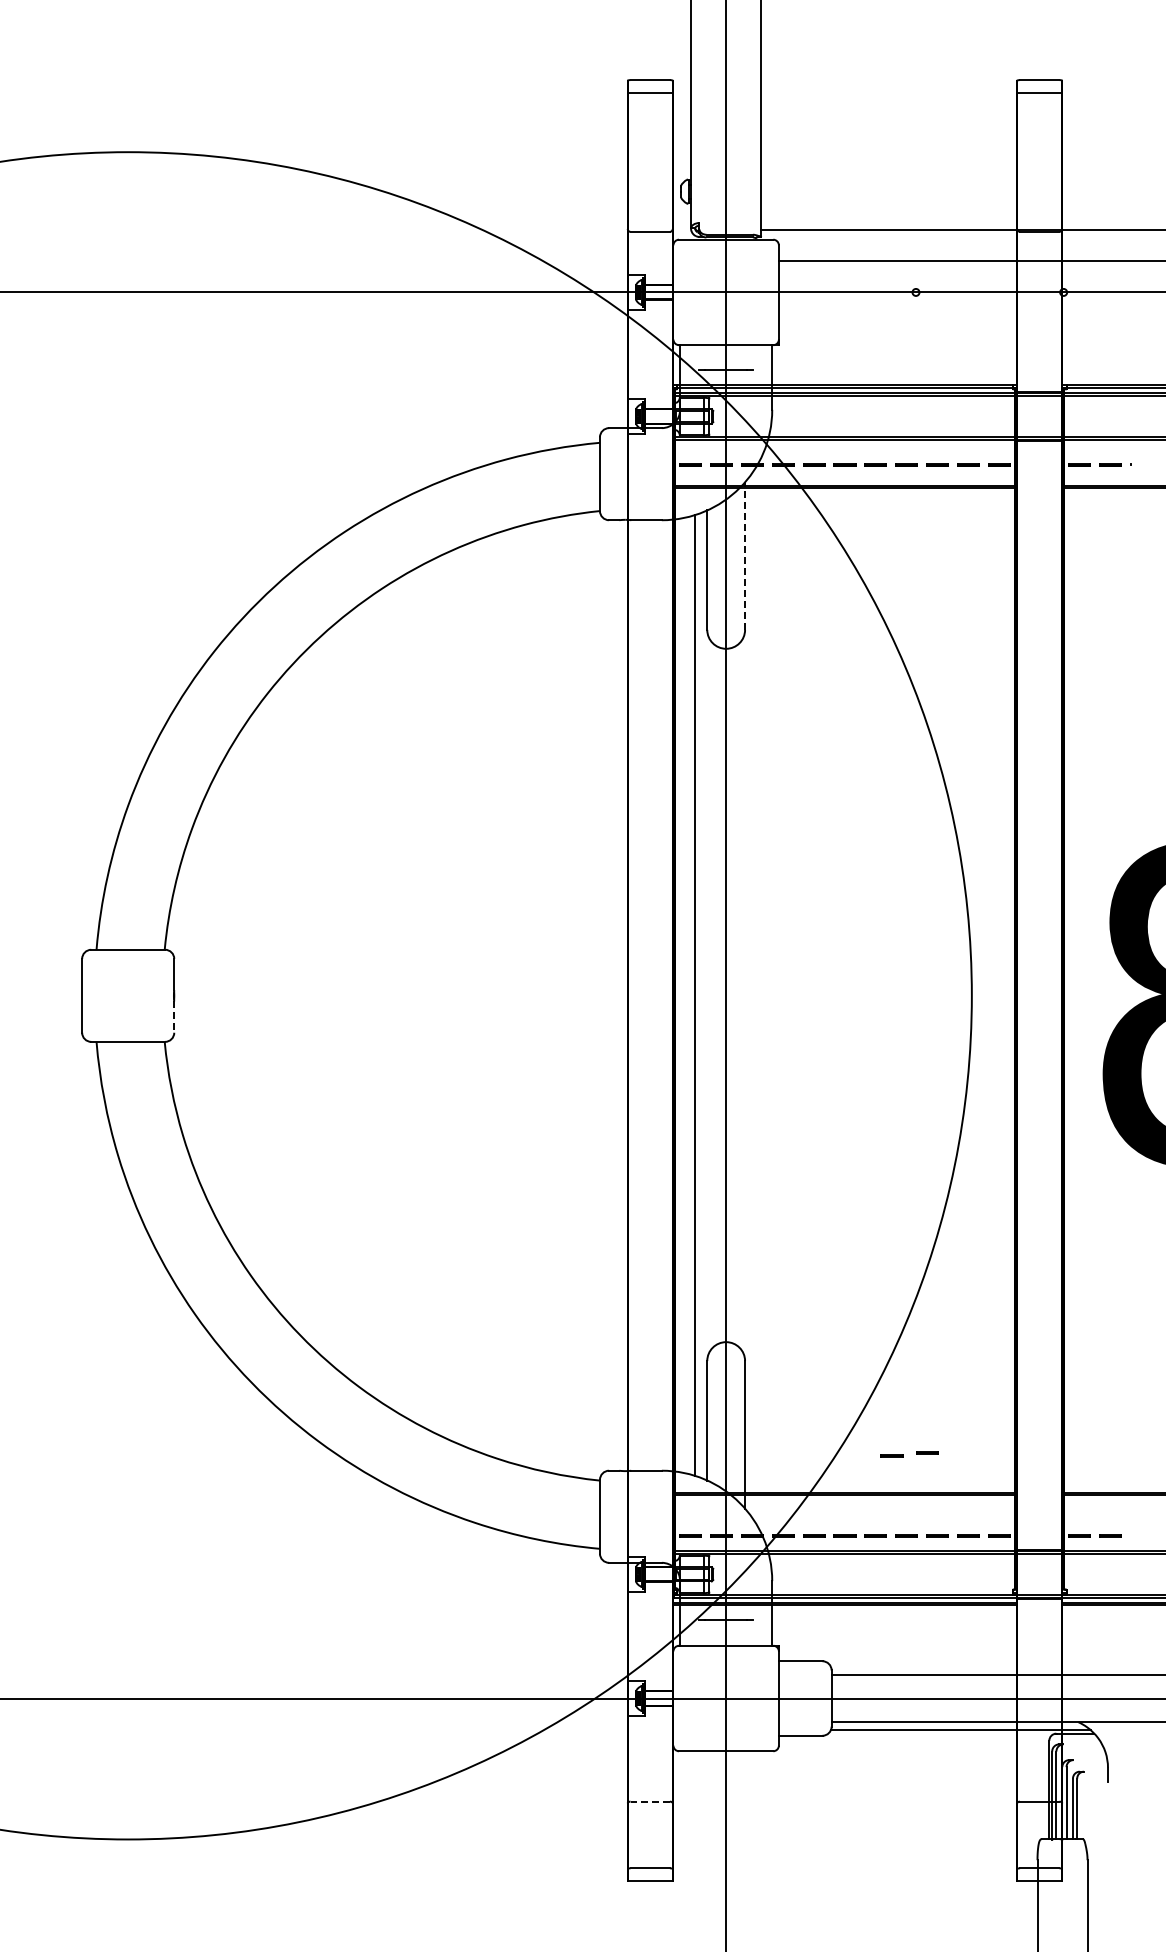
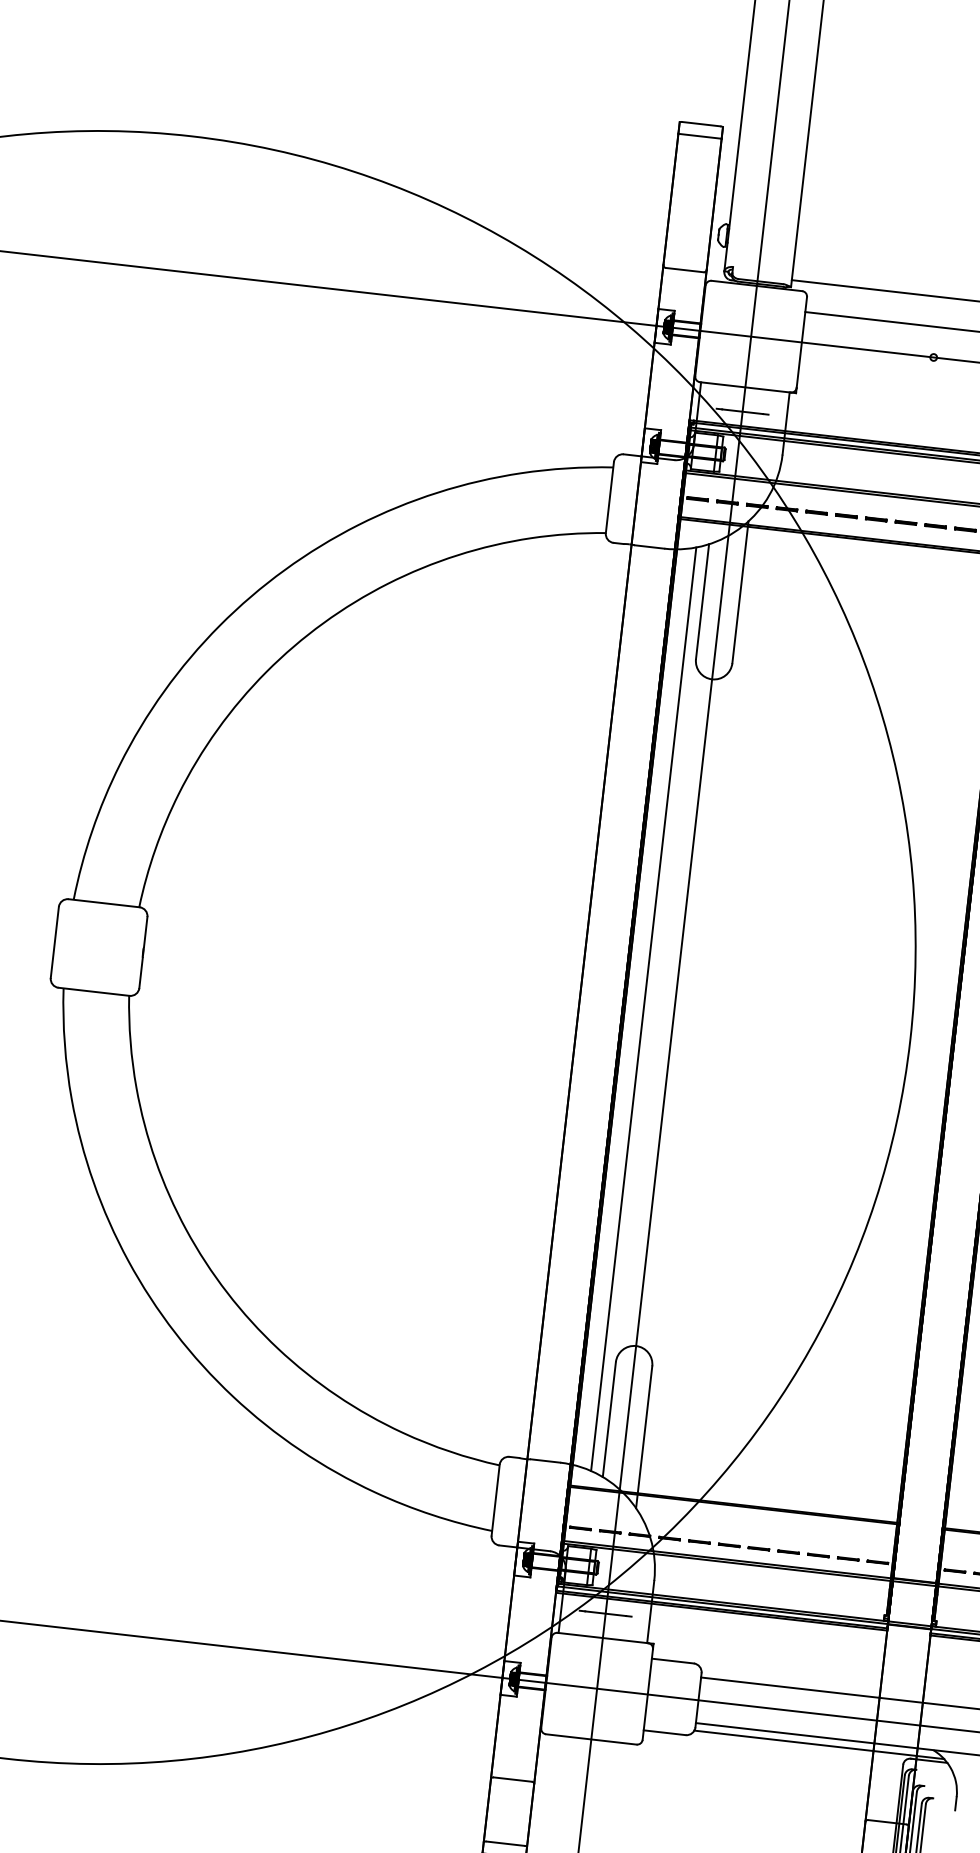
line: (745, 556) -> (740, 592), dashed -> solid
line: (174, 1017) -> (141, 973), dashed -> solid
line: (927, 1452) -> (817, 1474), removed
line: (891, 1455) -> (782, 1473), removed
line: (650, 1801) -> (513, 1779), dashed -> solid

